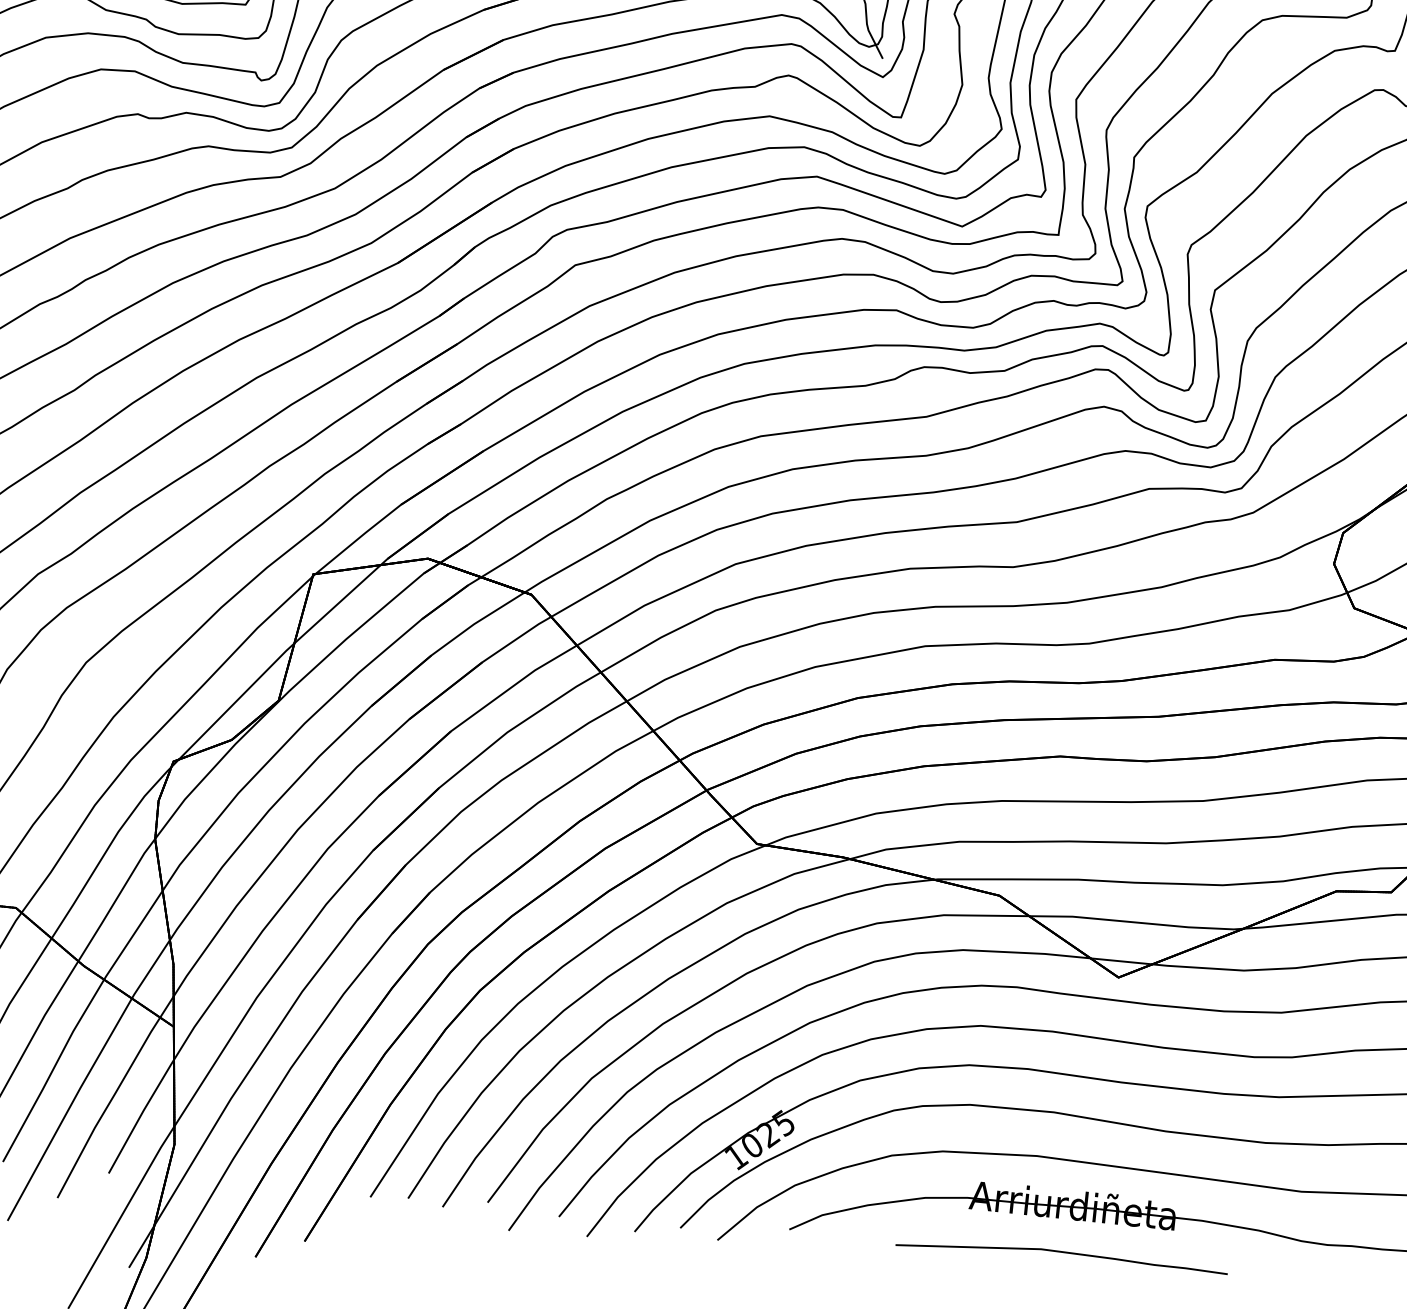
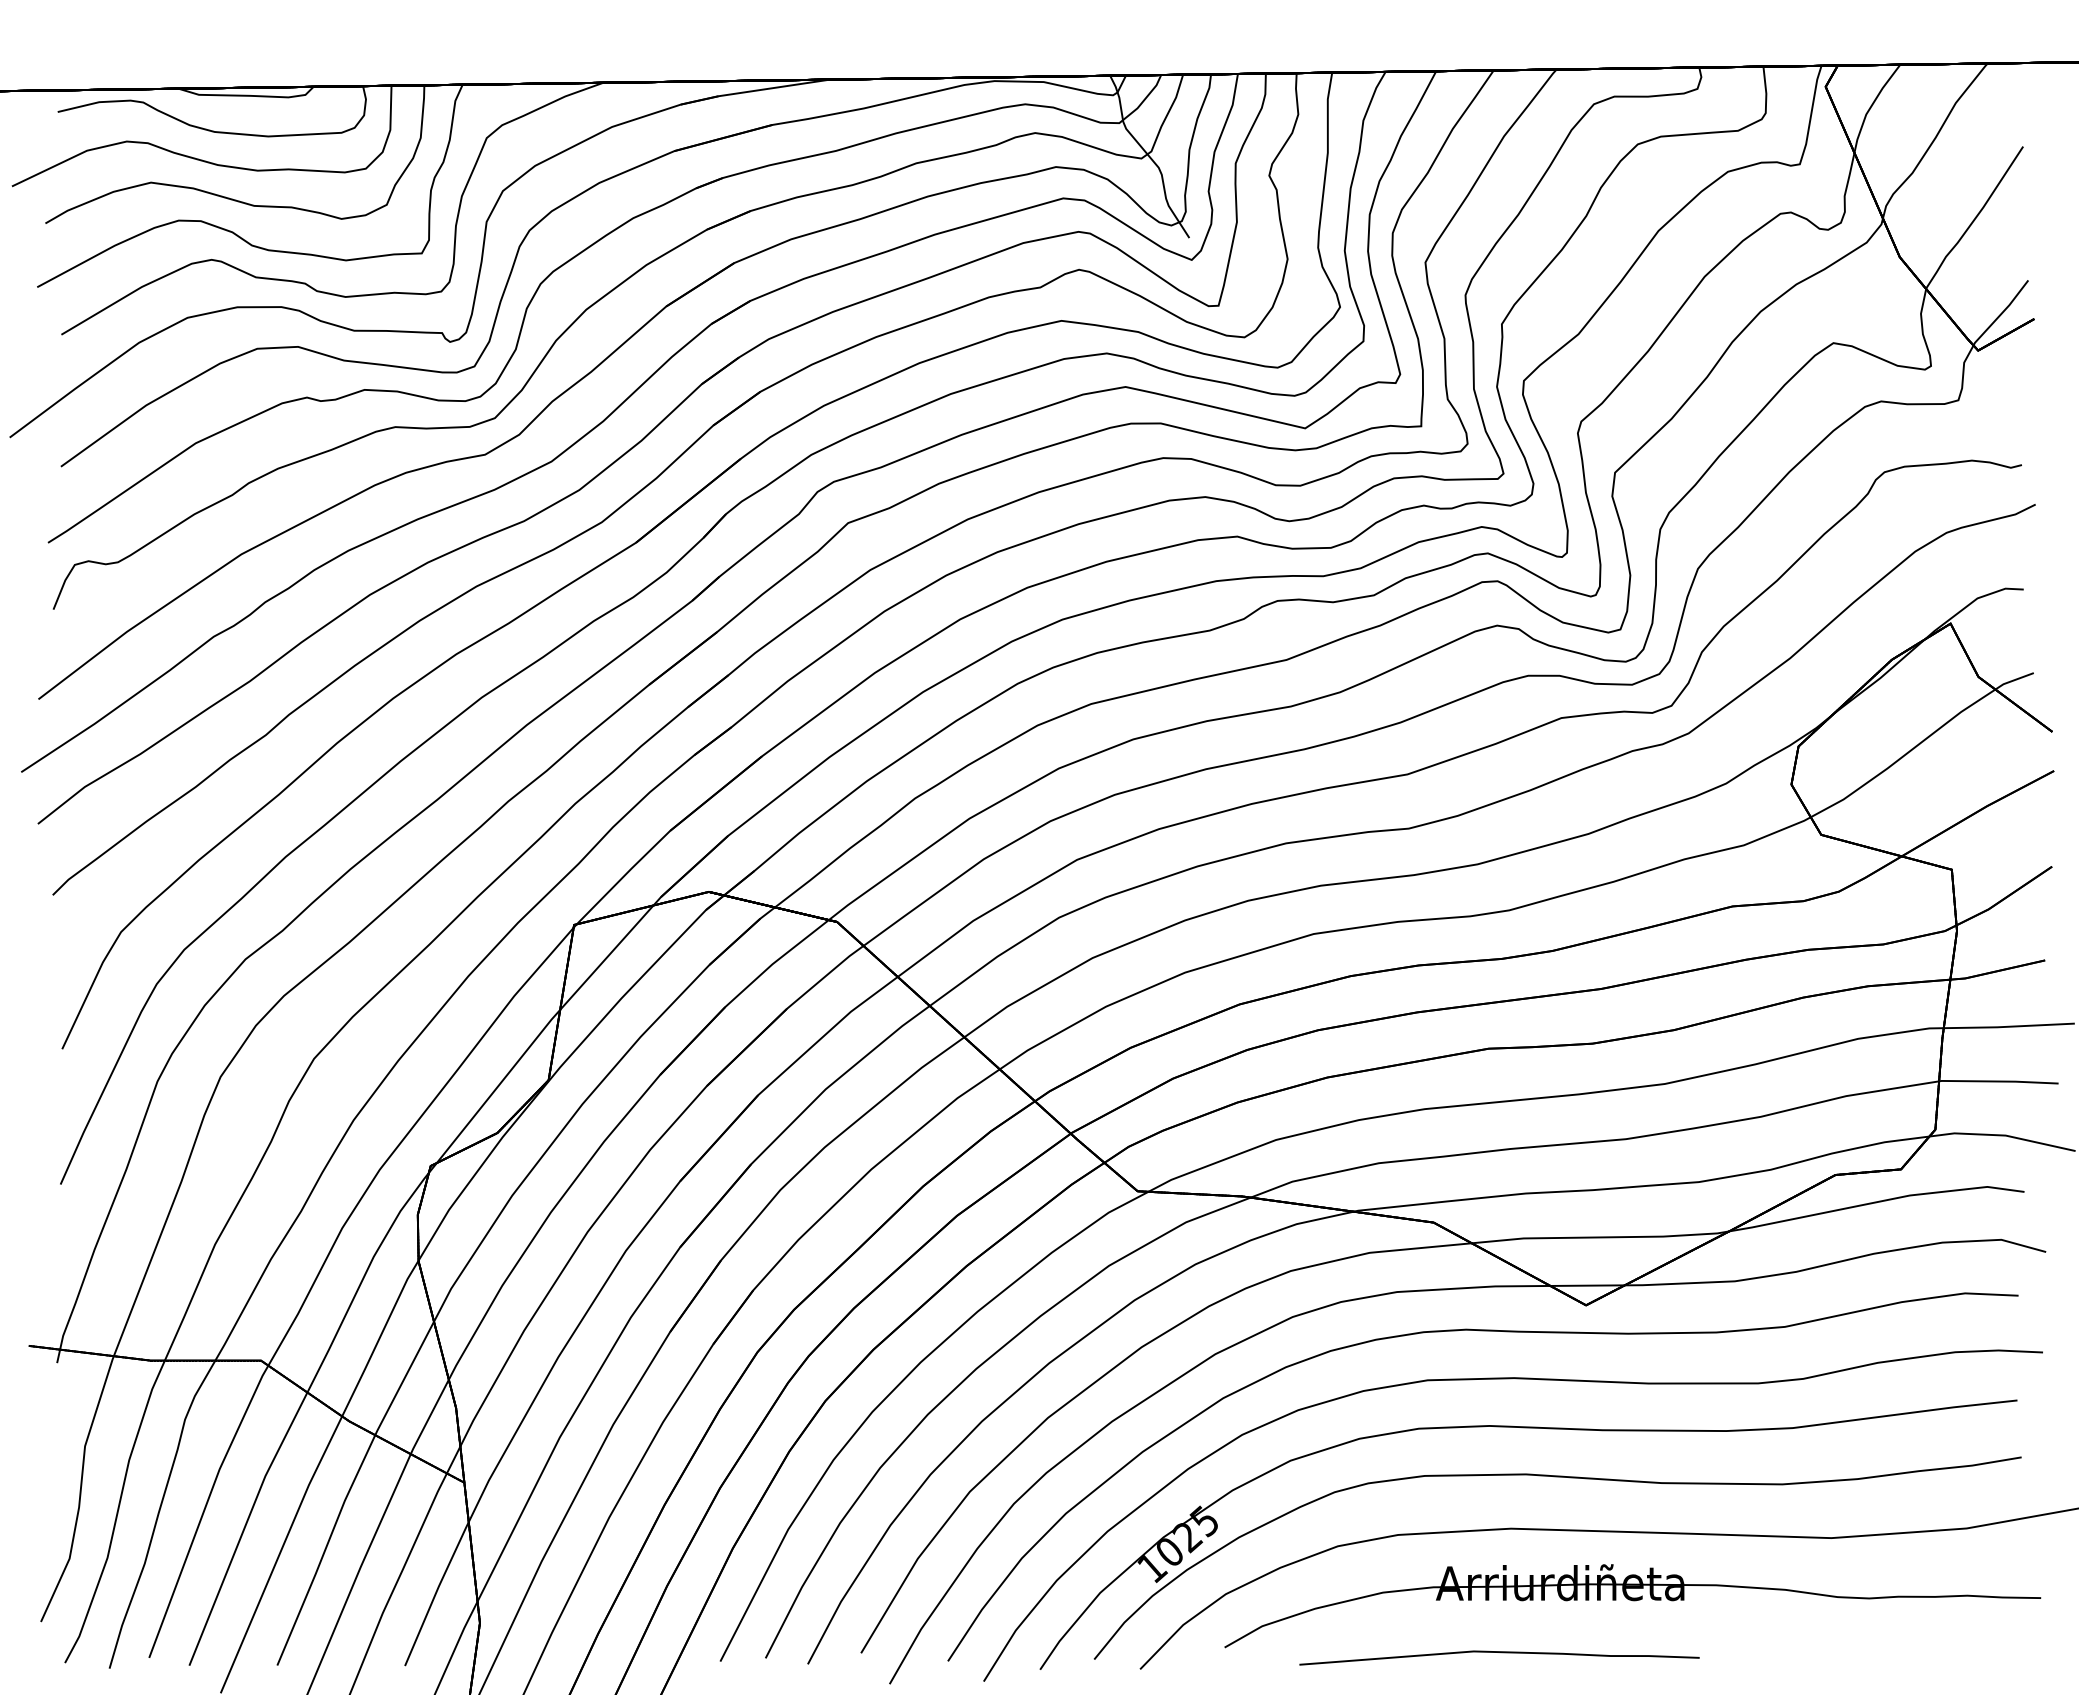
curve: (1063, 1253) -> (1500, 1653), moved

